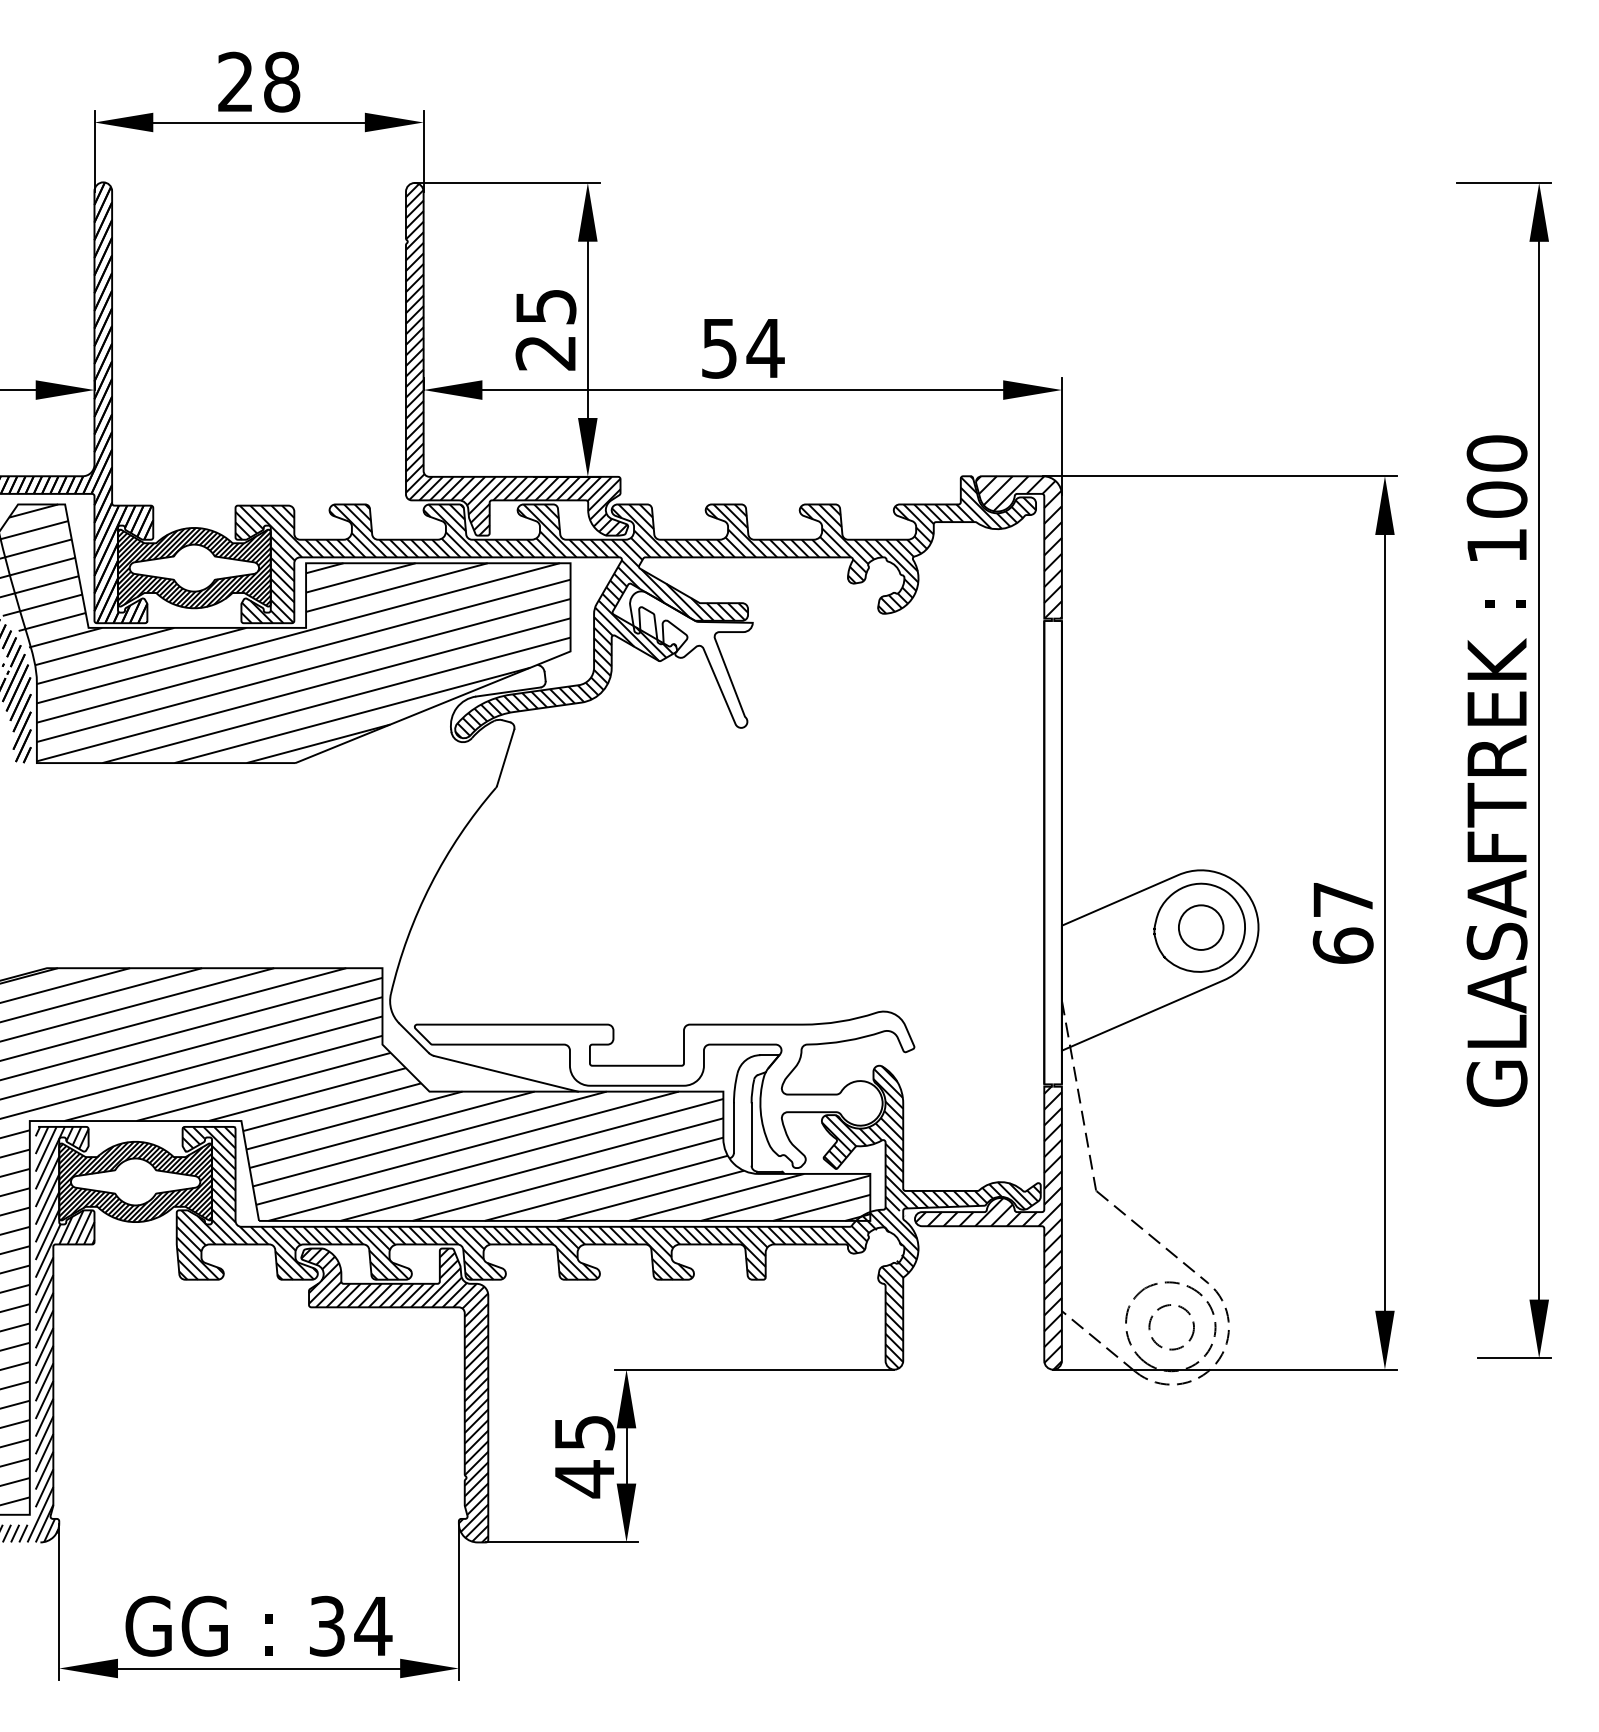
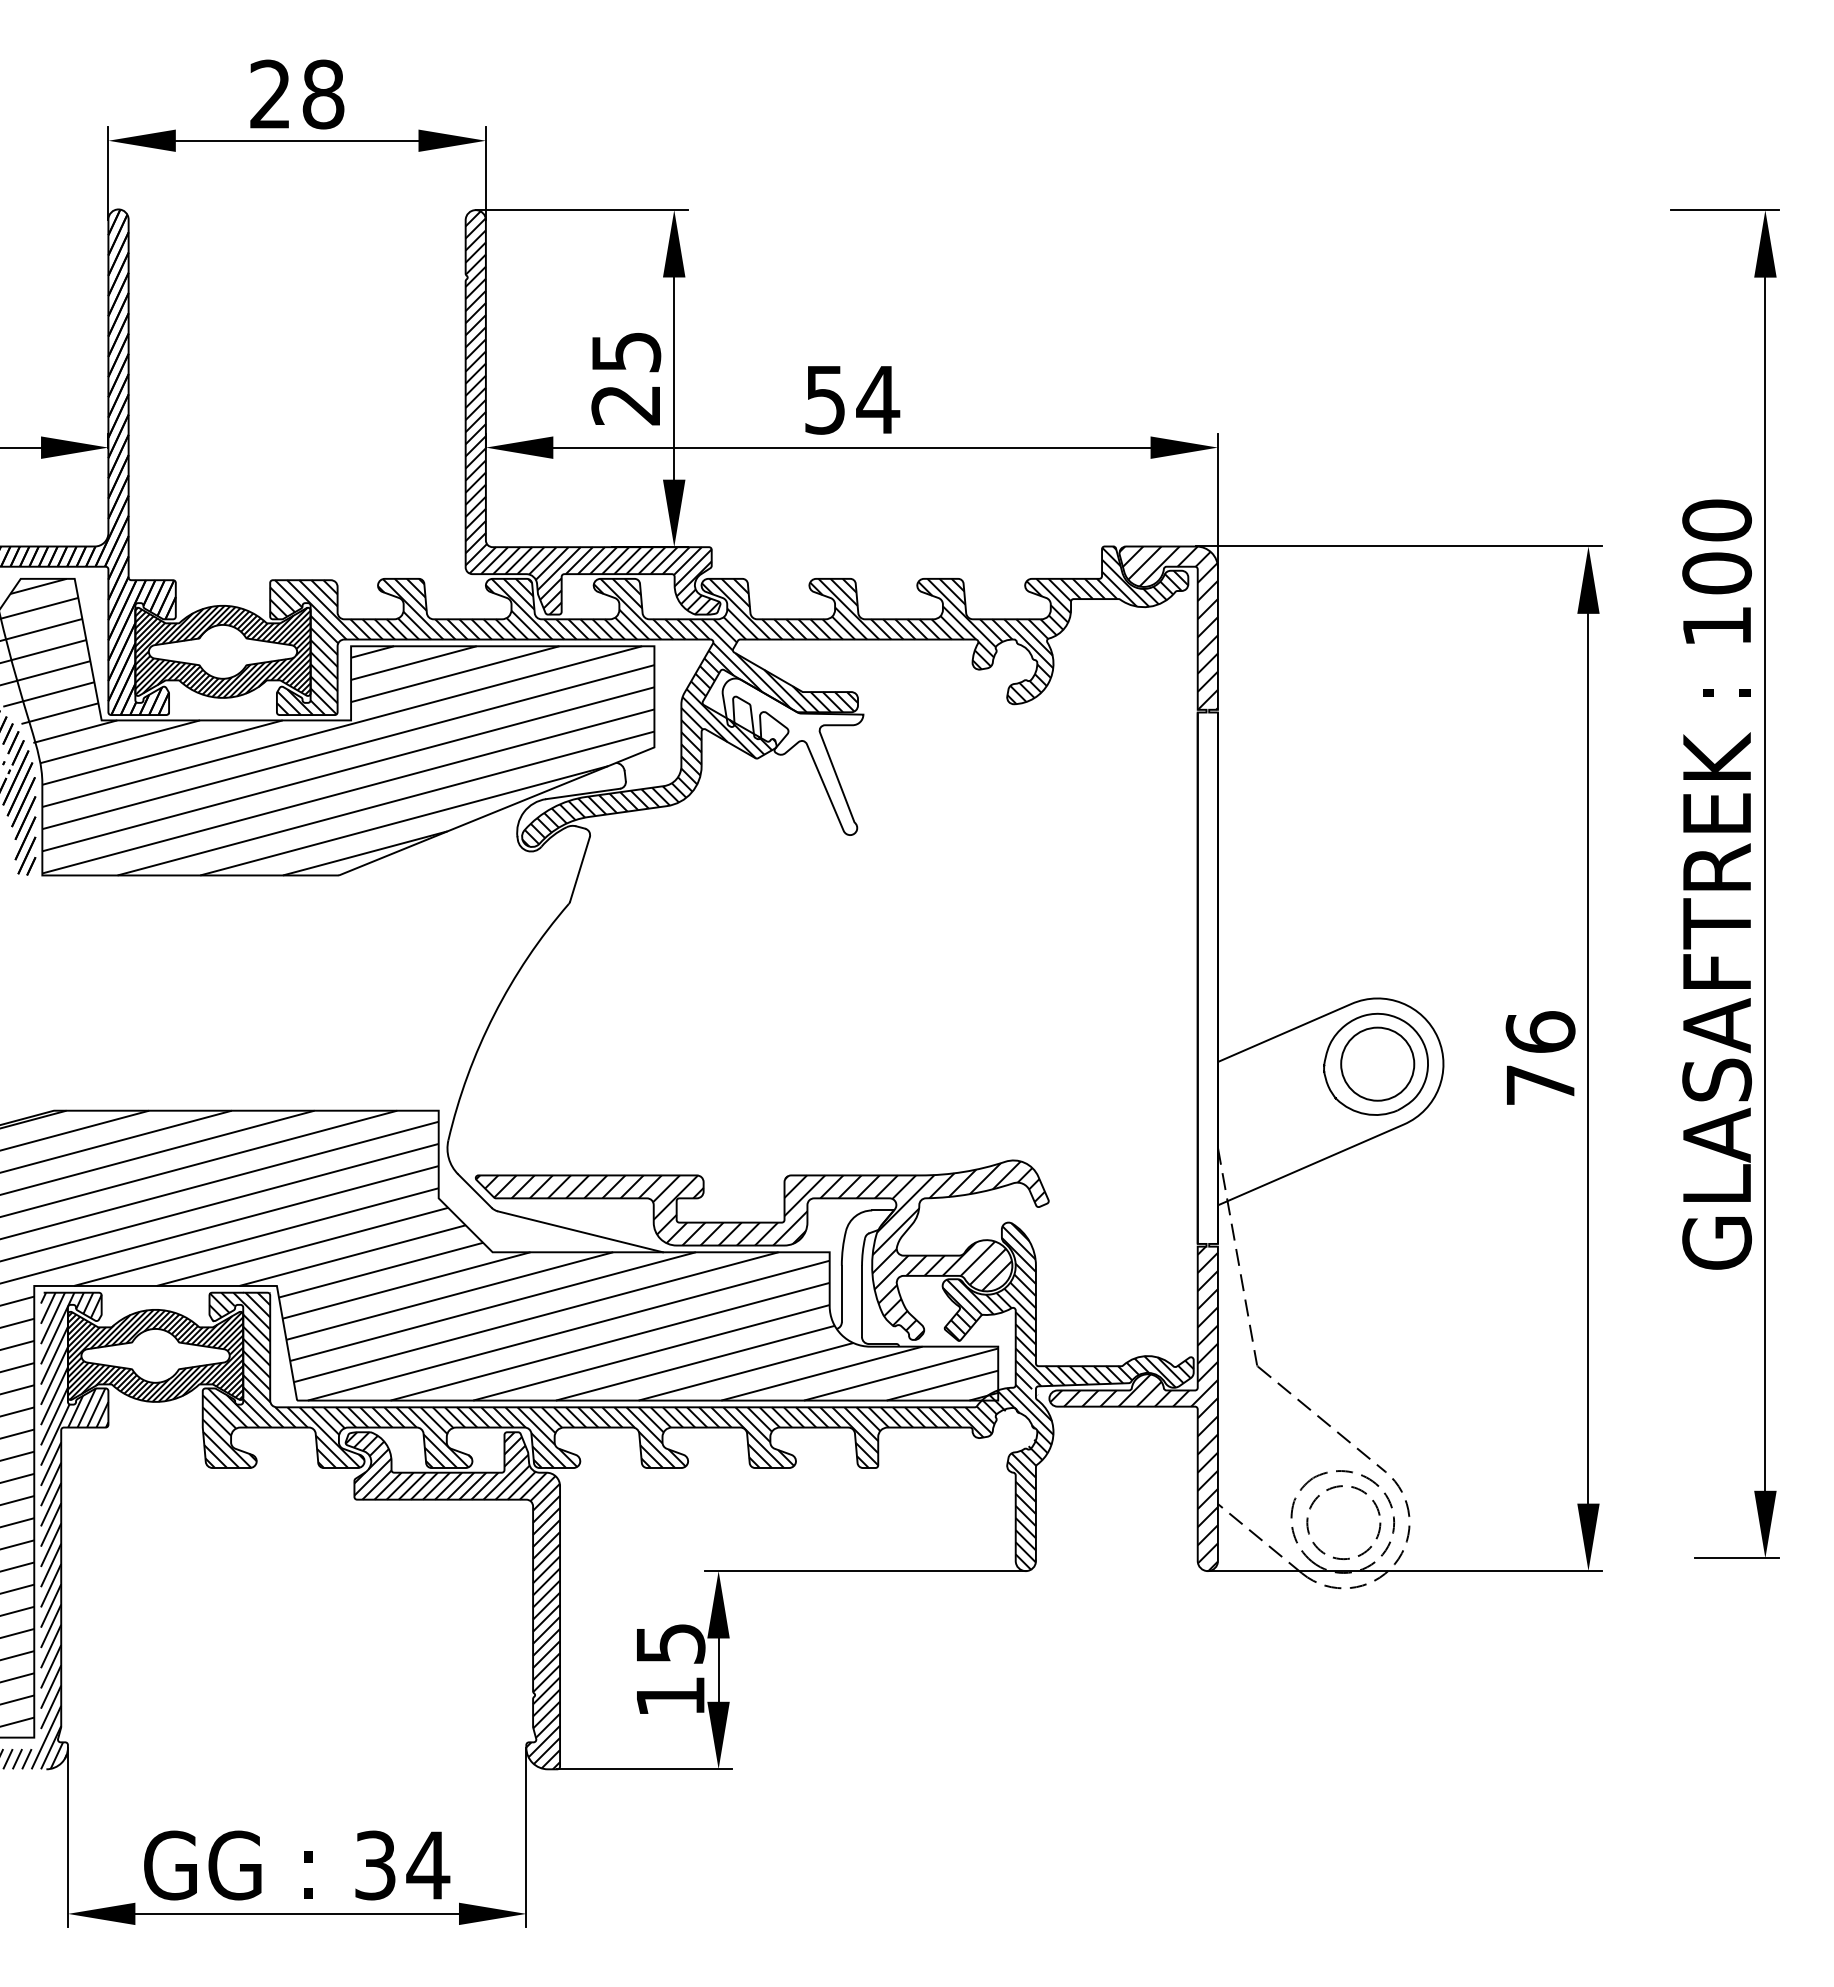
text: (1343, 922) -> (1540, 1058), 67 -> 76
circle: (1201, 927) -> (1377, 1063), size x1.43
hatch: (663, 1090) -> (760, 1250), added
circle: (1171, 1327) -> (1343, 1522), size x1.43
text: (584, 1478) -> (670, 1696), 45 -> 15

